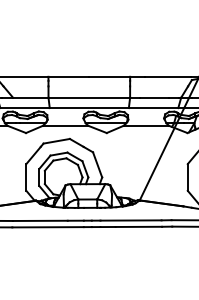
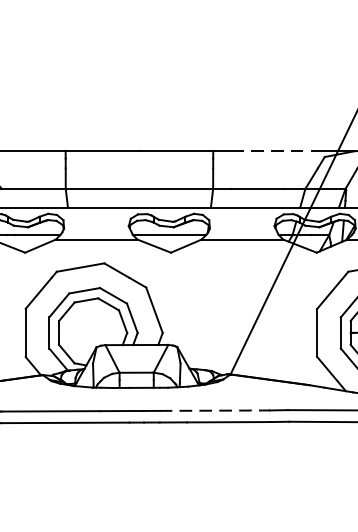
line: (167, 76) -> (280, 150), solid -> dashed
line: (131, 220) -> (215, 410), solid -> dashed

